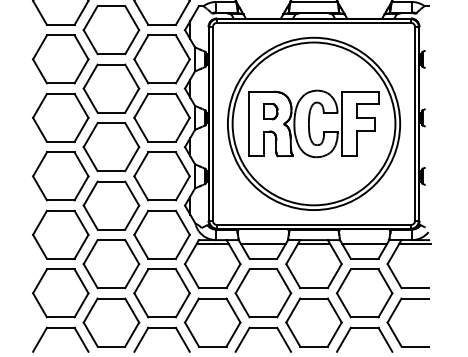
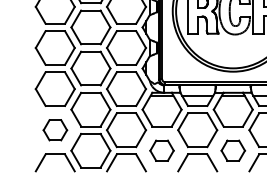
part: (60, 293) -> (55, 130), size x0.6
part: (212, 322) -> (161, 150), size x0.6
part: (313, 322) -> (232, 150), size x0.6

